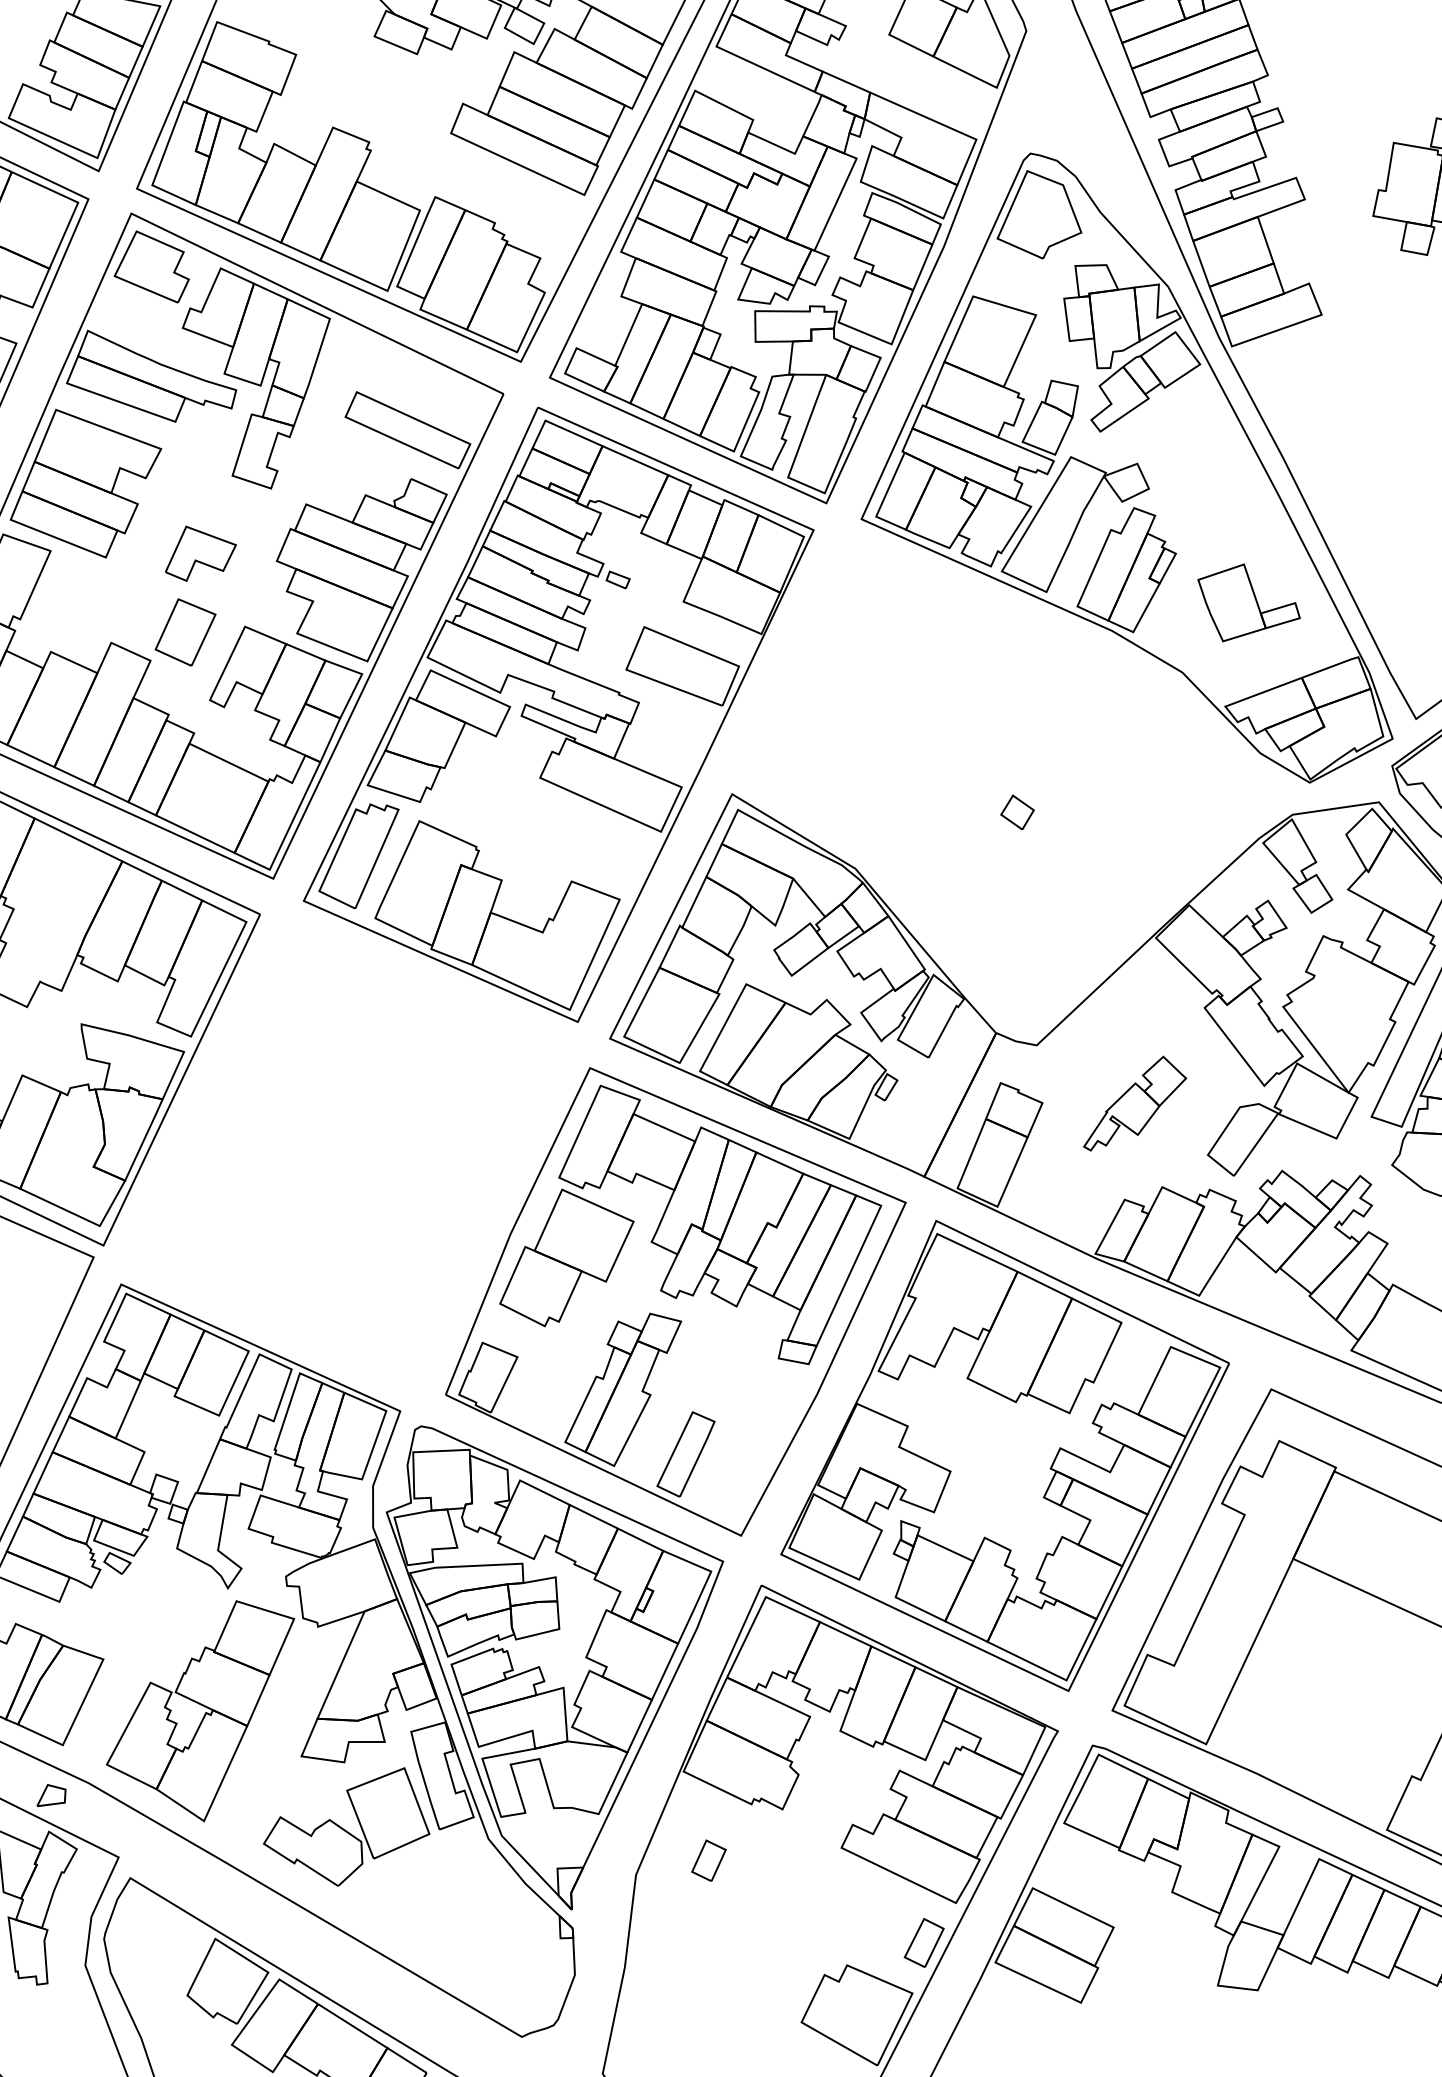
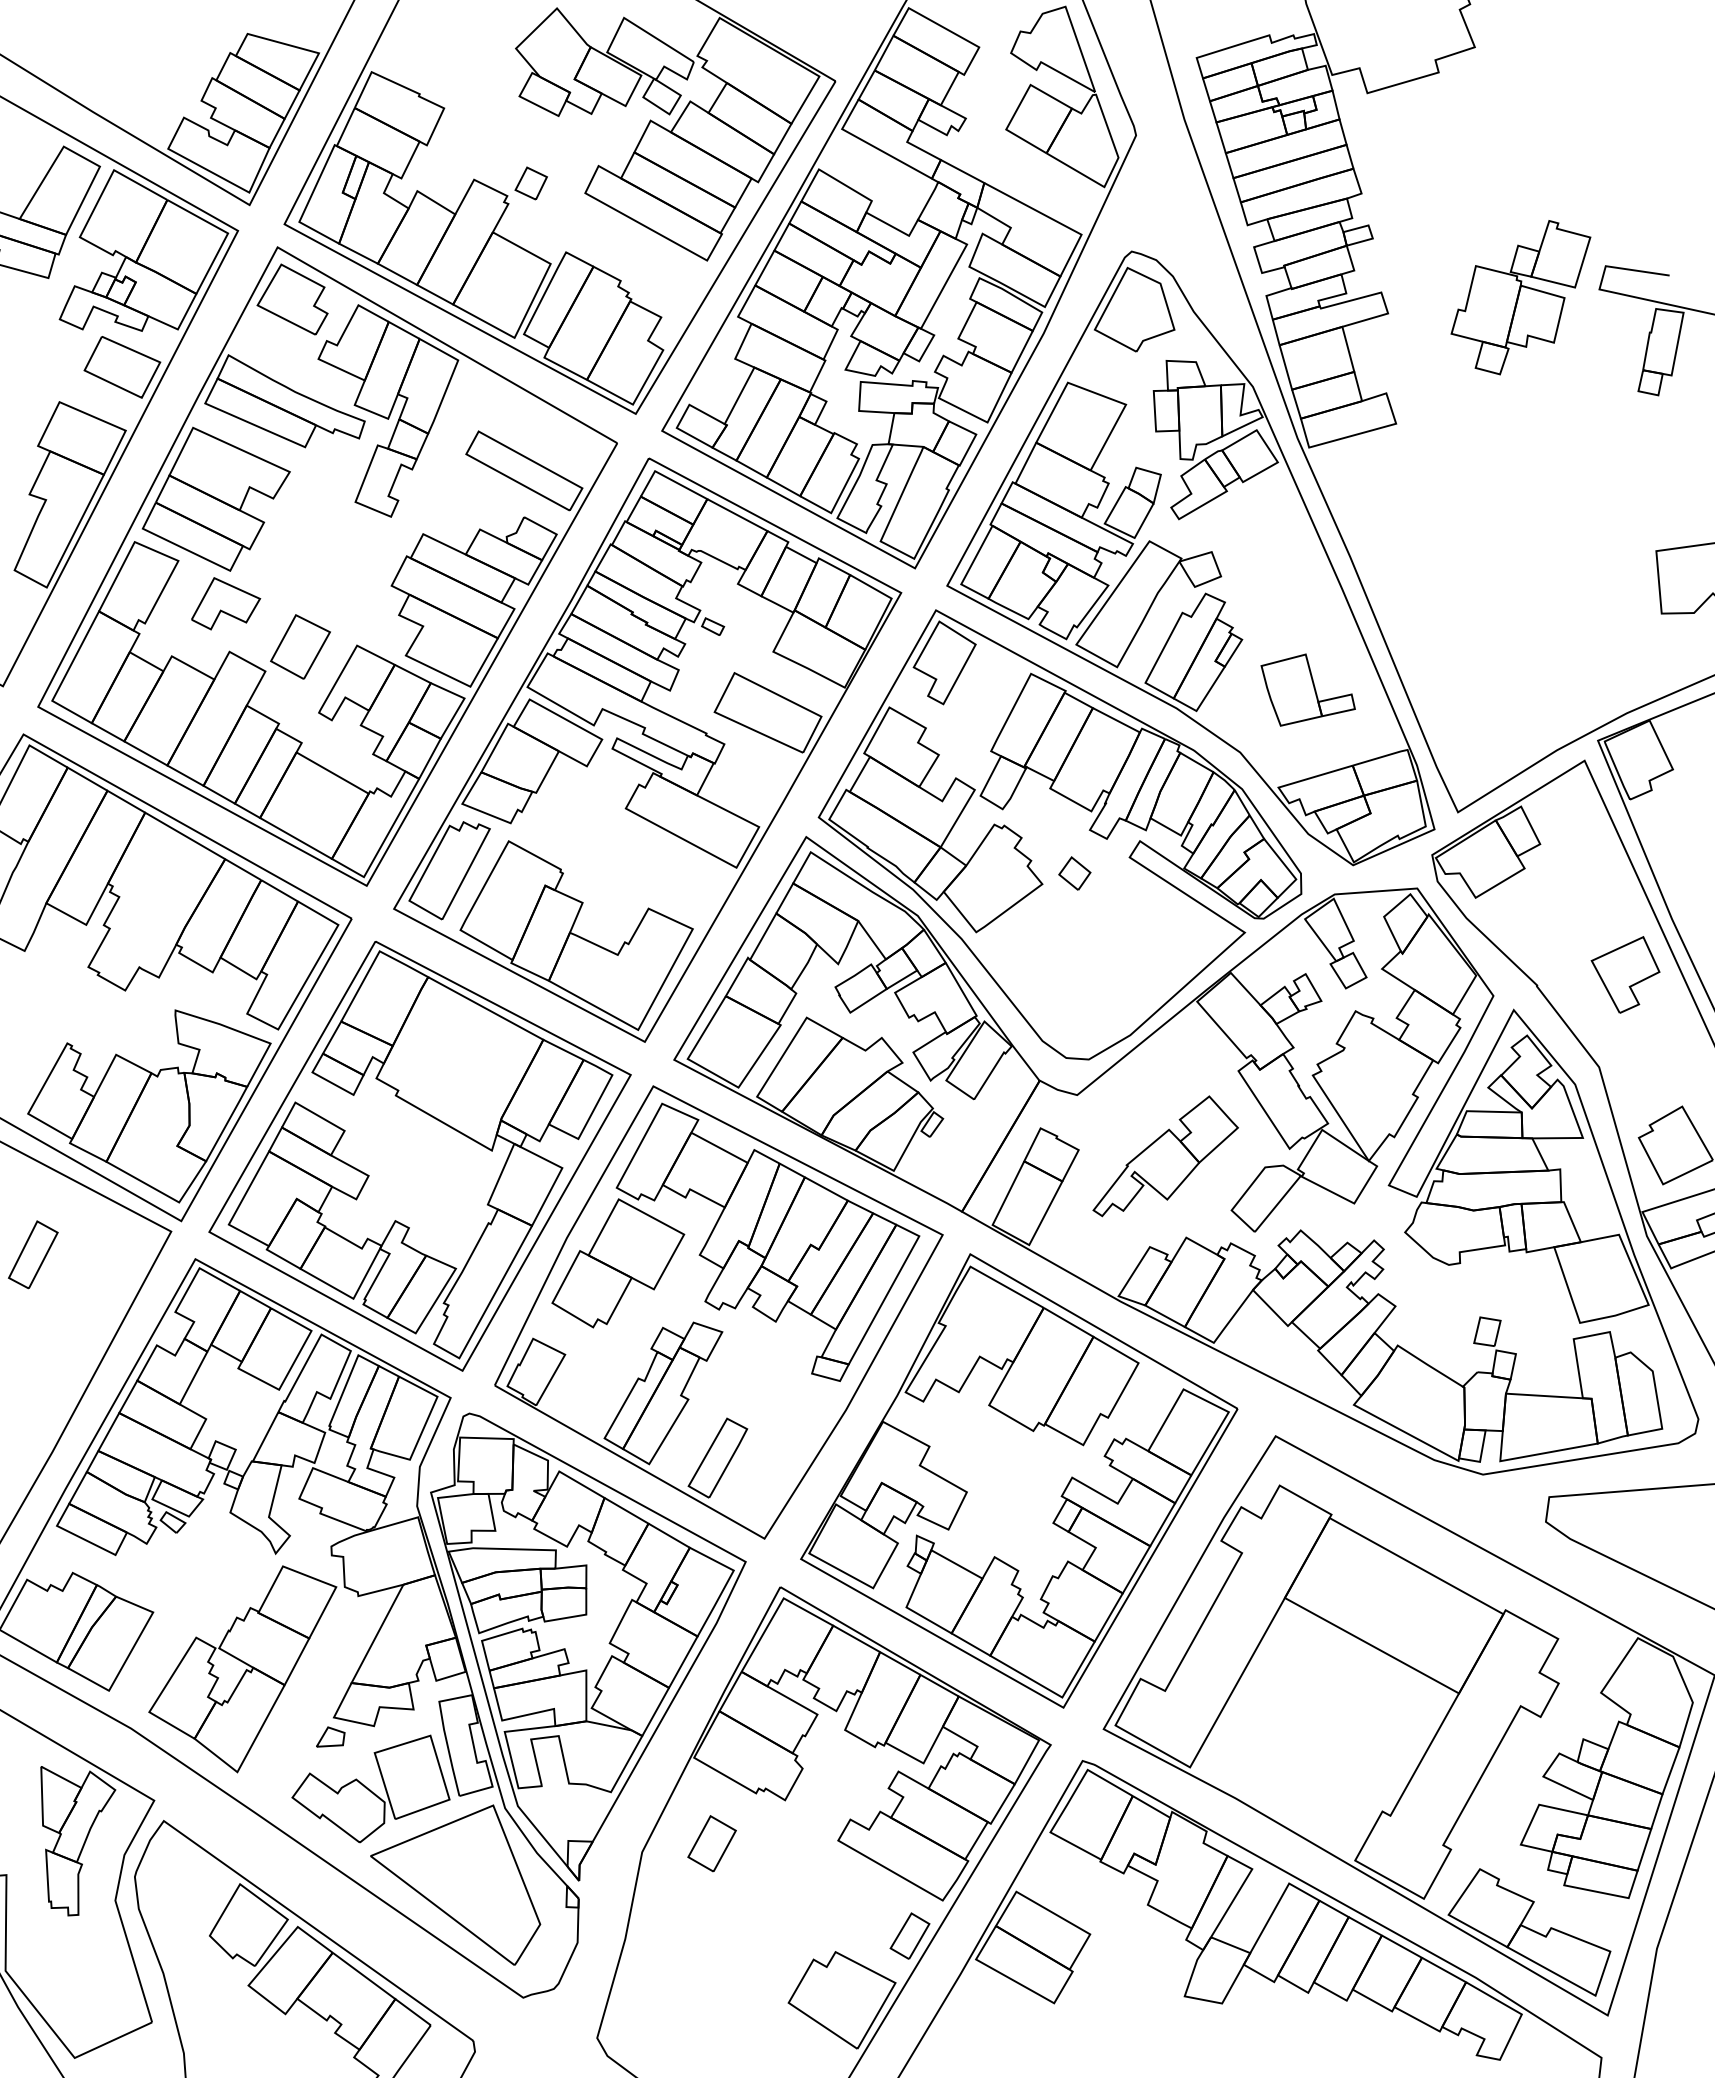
part: (392, 127) -> (530, 183), added
part: (201, 552) -> (226, 603), moved
part: (998, 772) -> (1059, 834), added
part: (1134, 1103) -> (1165, 1156), size x1.43
part: (349, 1159) -> (419, 1156), added
part: (51, 1794) -> (330, 1736), moved
part: (708, 1860) -> (711, 1843), size x1.43
part: (442, 1922) -> (455, 1884), added

